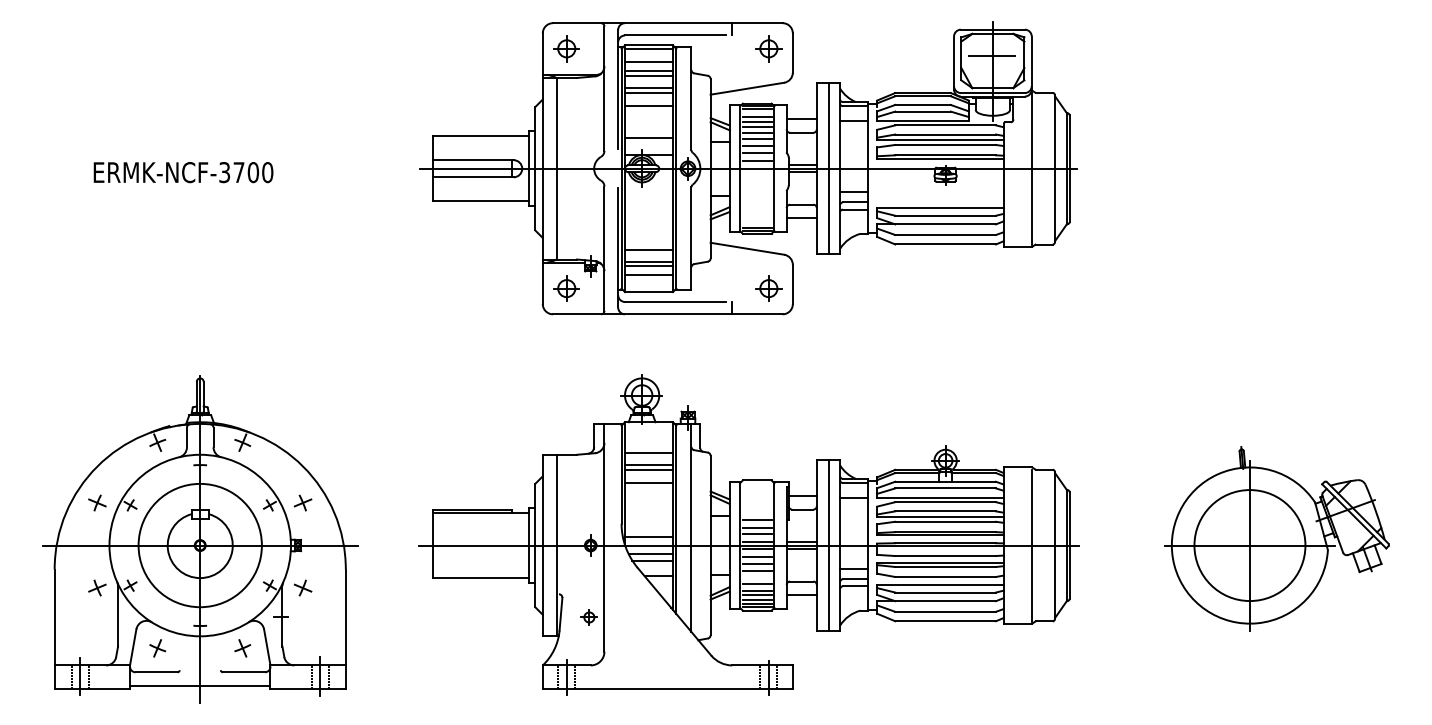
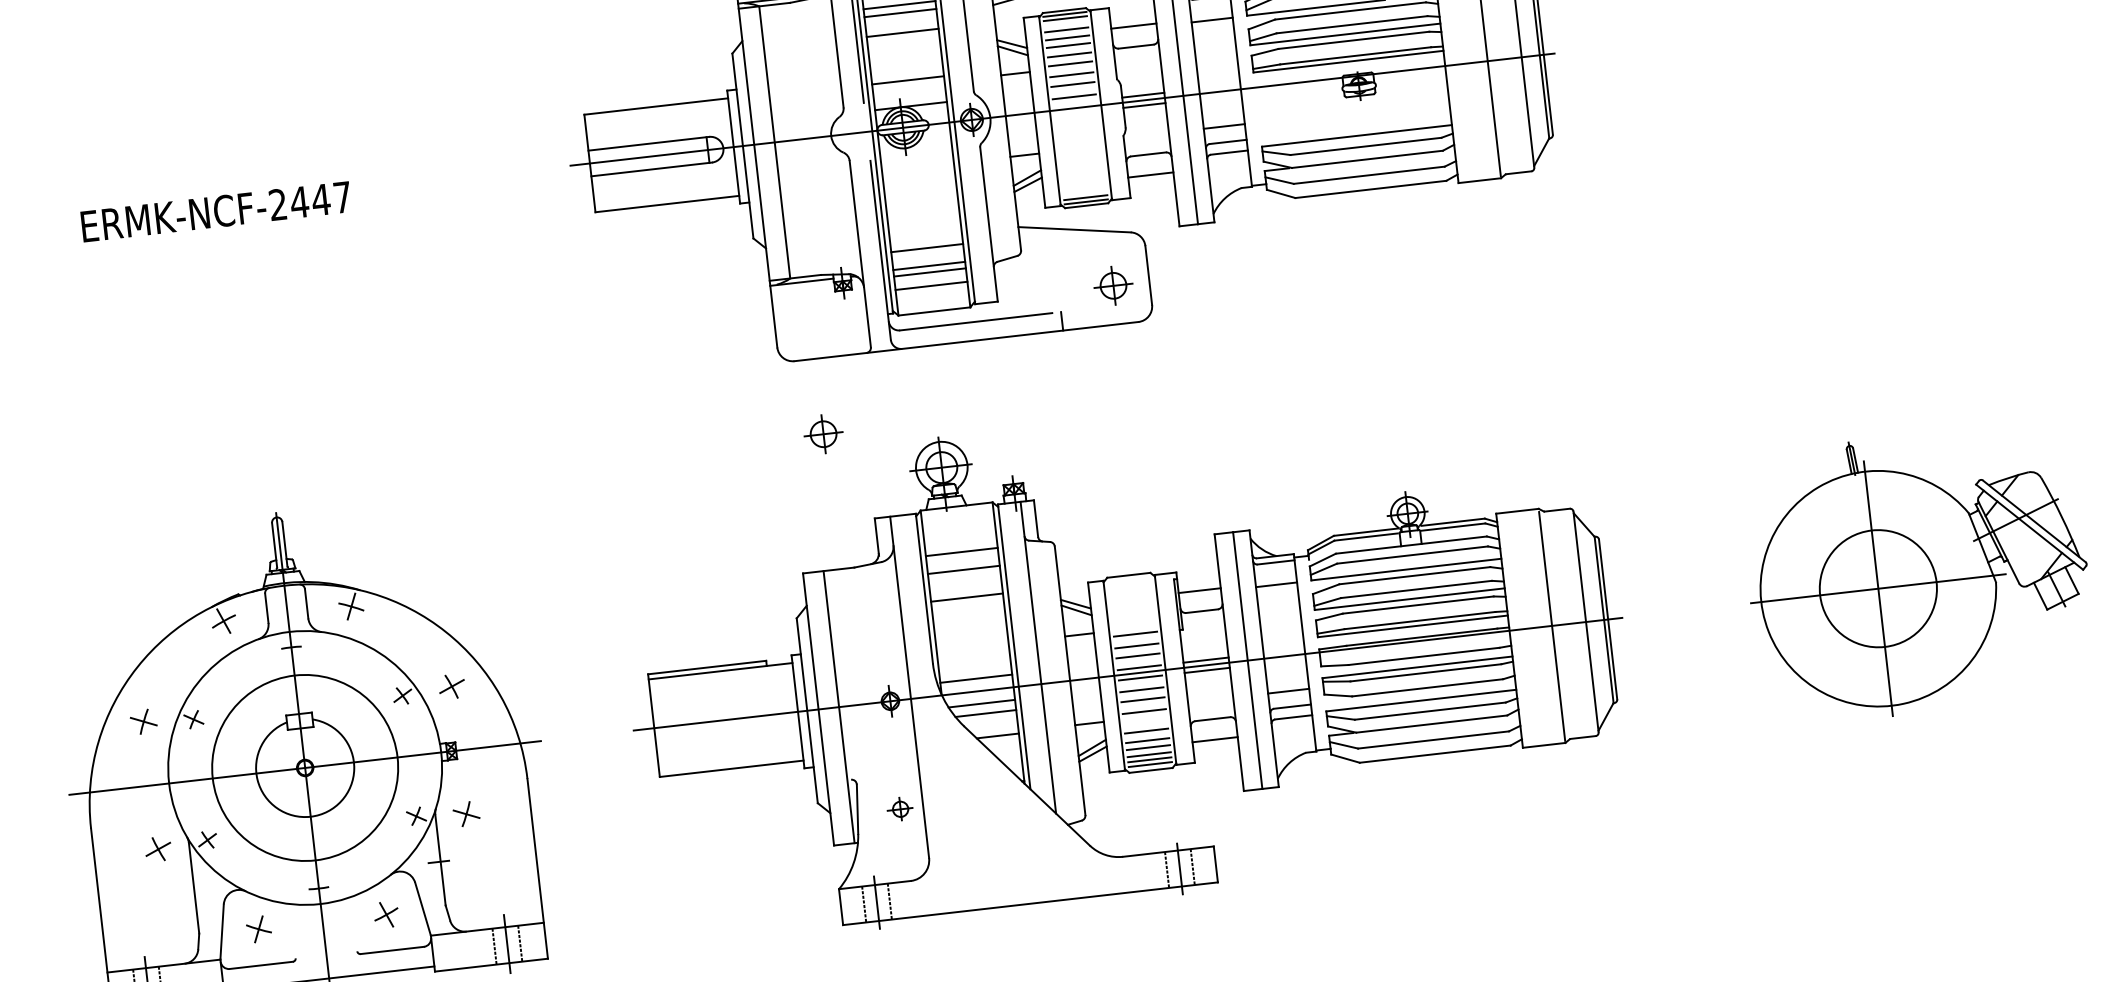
text: (246, 172) -> (310, 200), ERMK-NCF-3700 -> ERMK-NCF-2447
part: (566, 288) -> (823, 434), moved
line: (648, 469) -> (963, 577), removed
circle: (1249, 545) -> (1877, 588), size x0.7

